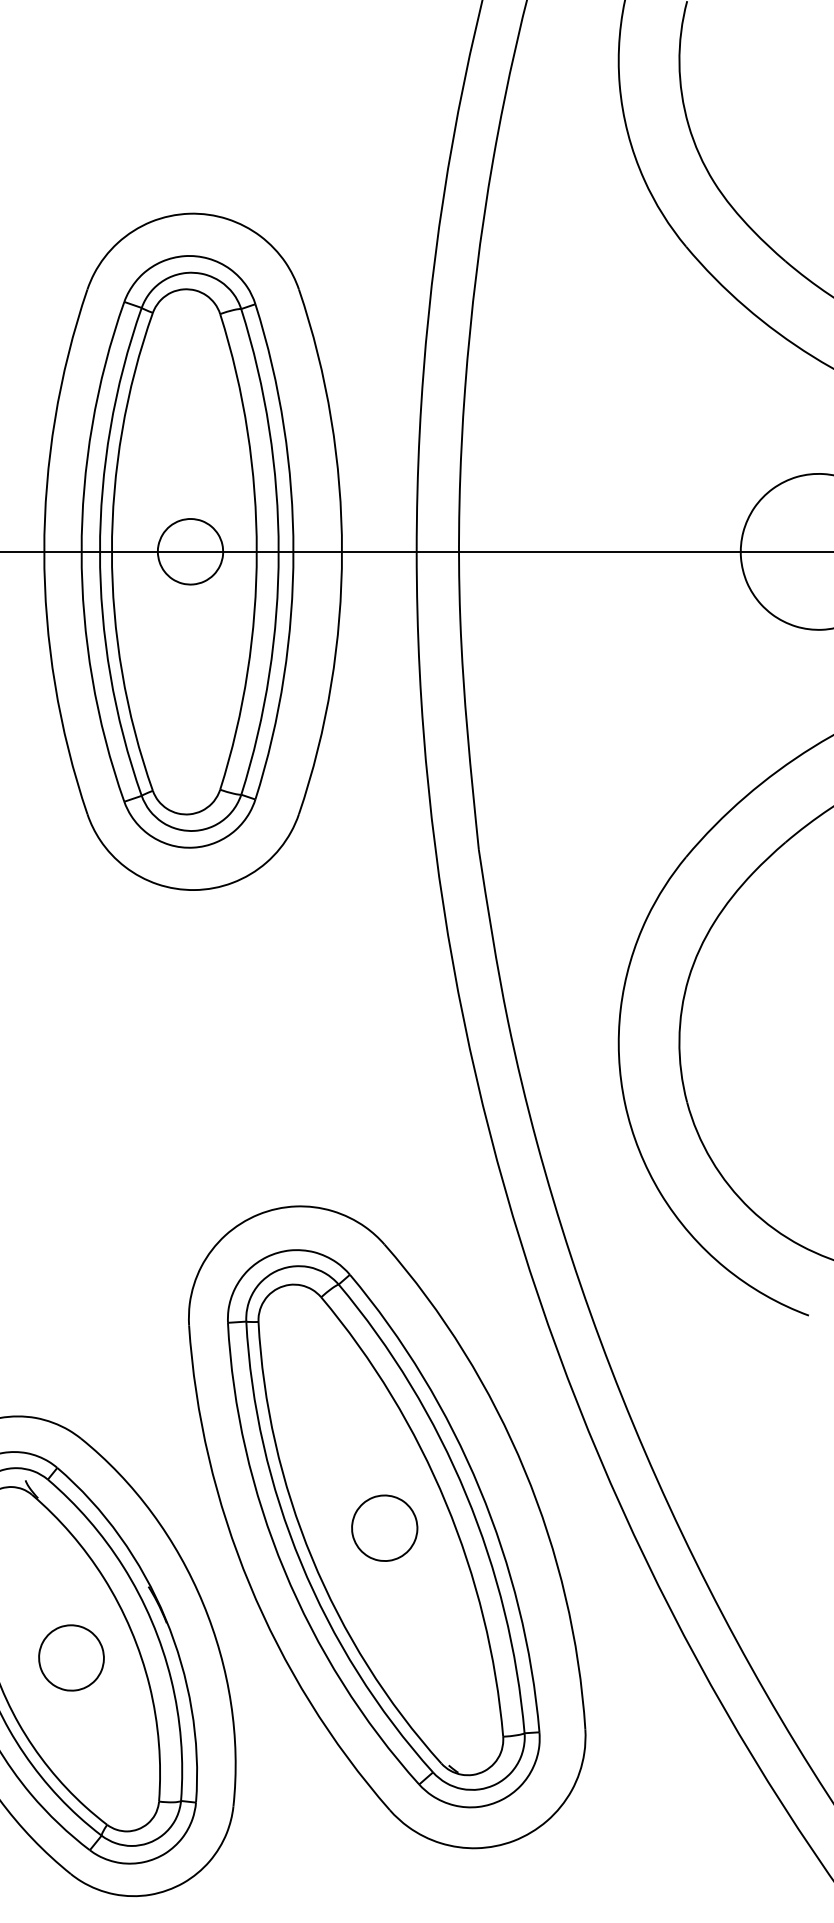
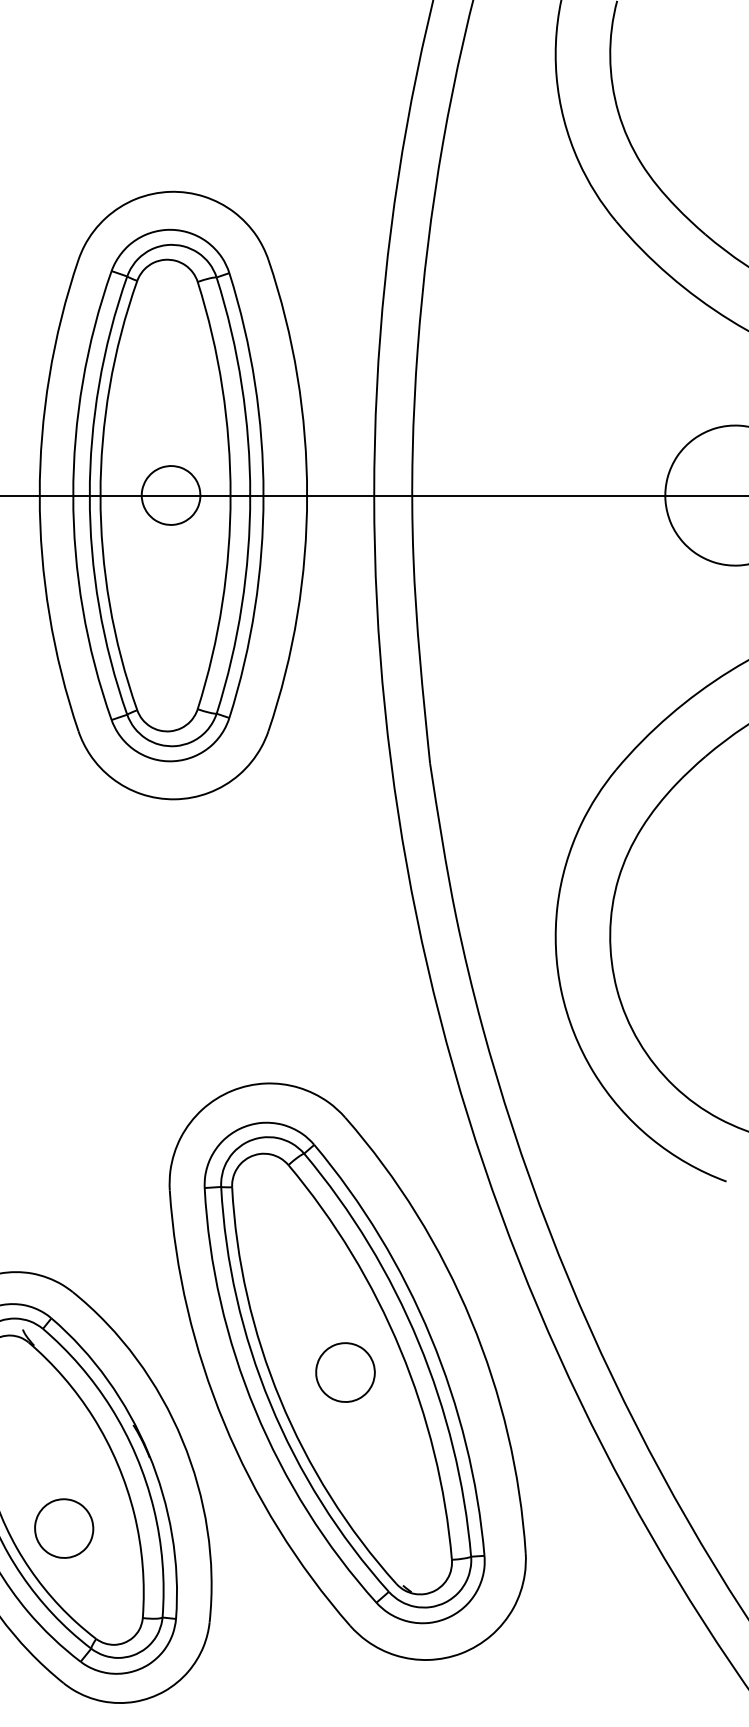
part: (71, 1657) -> (64, 1528), moved

